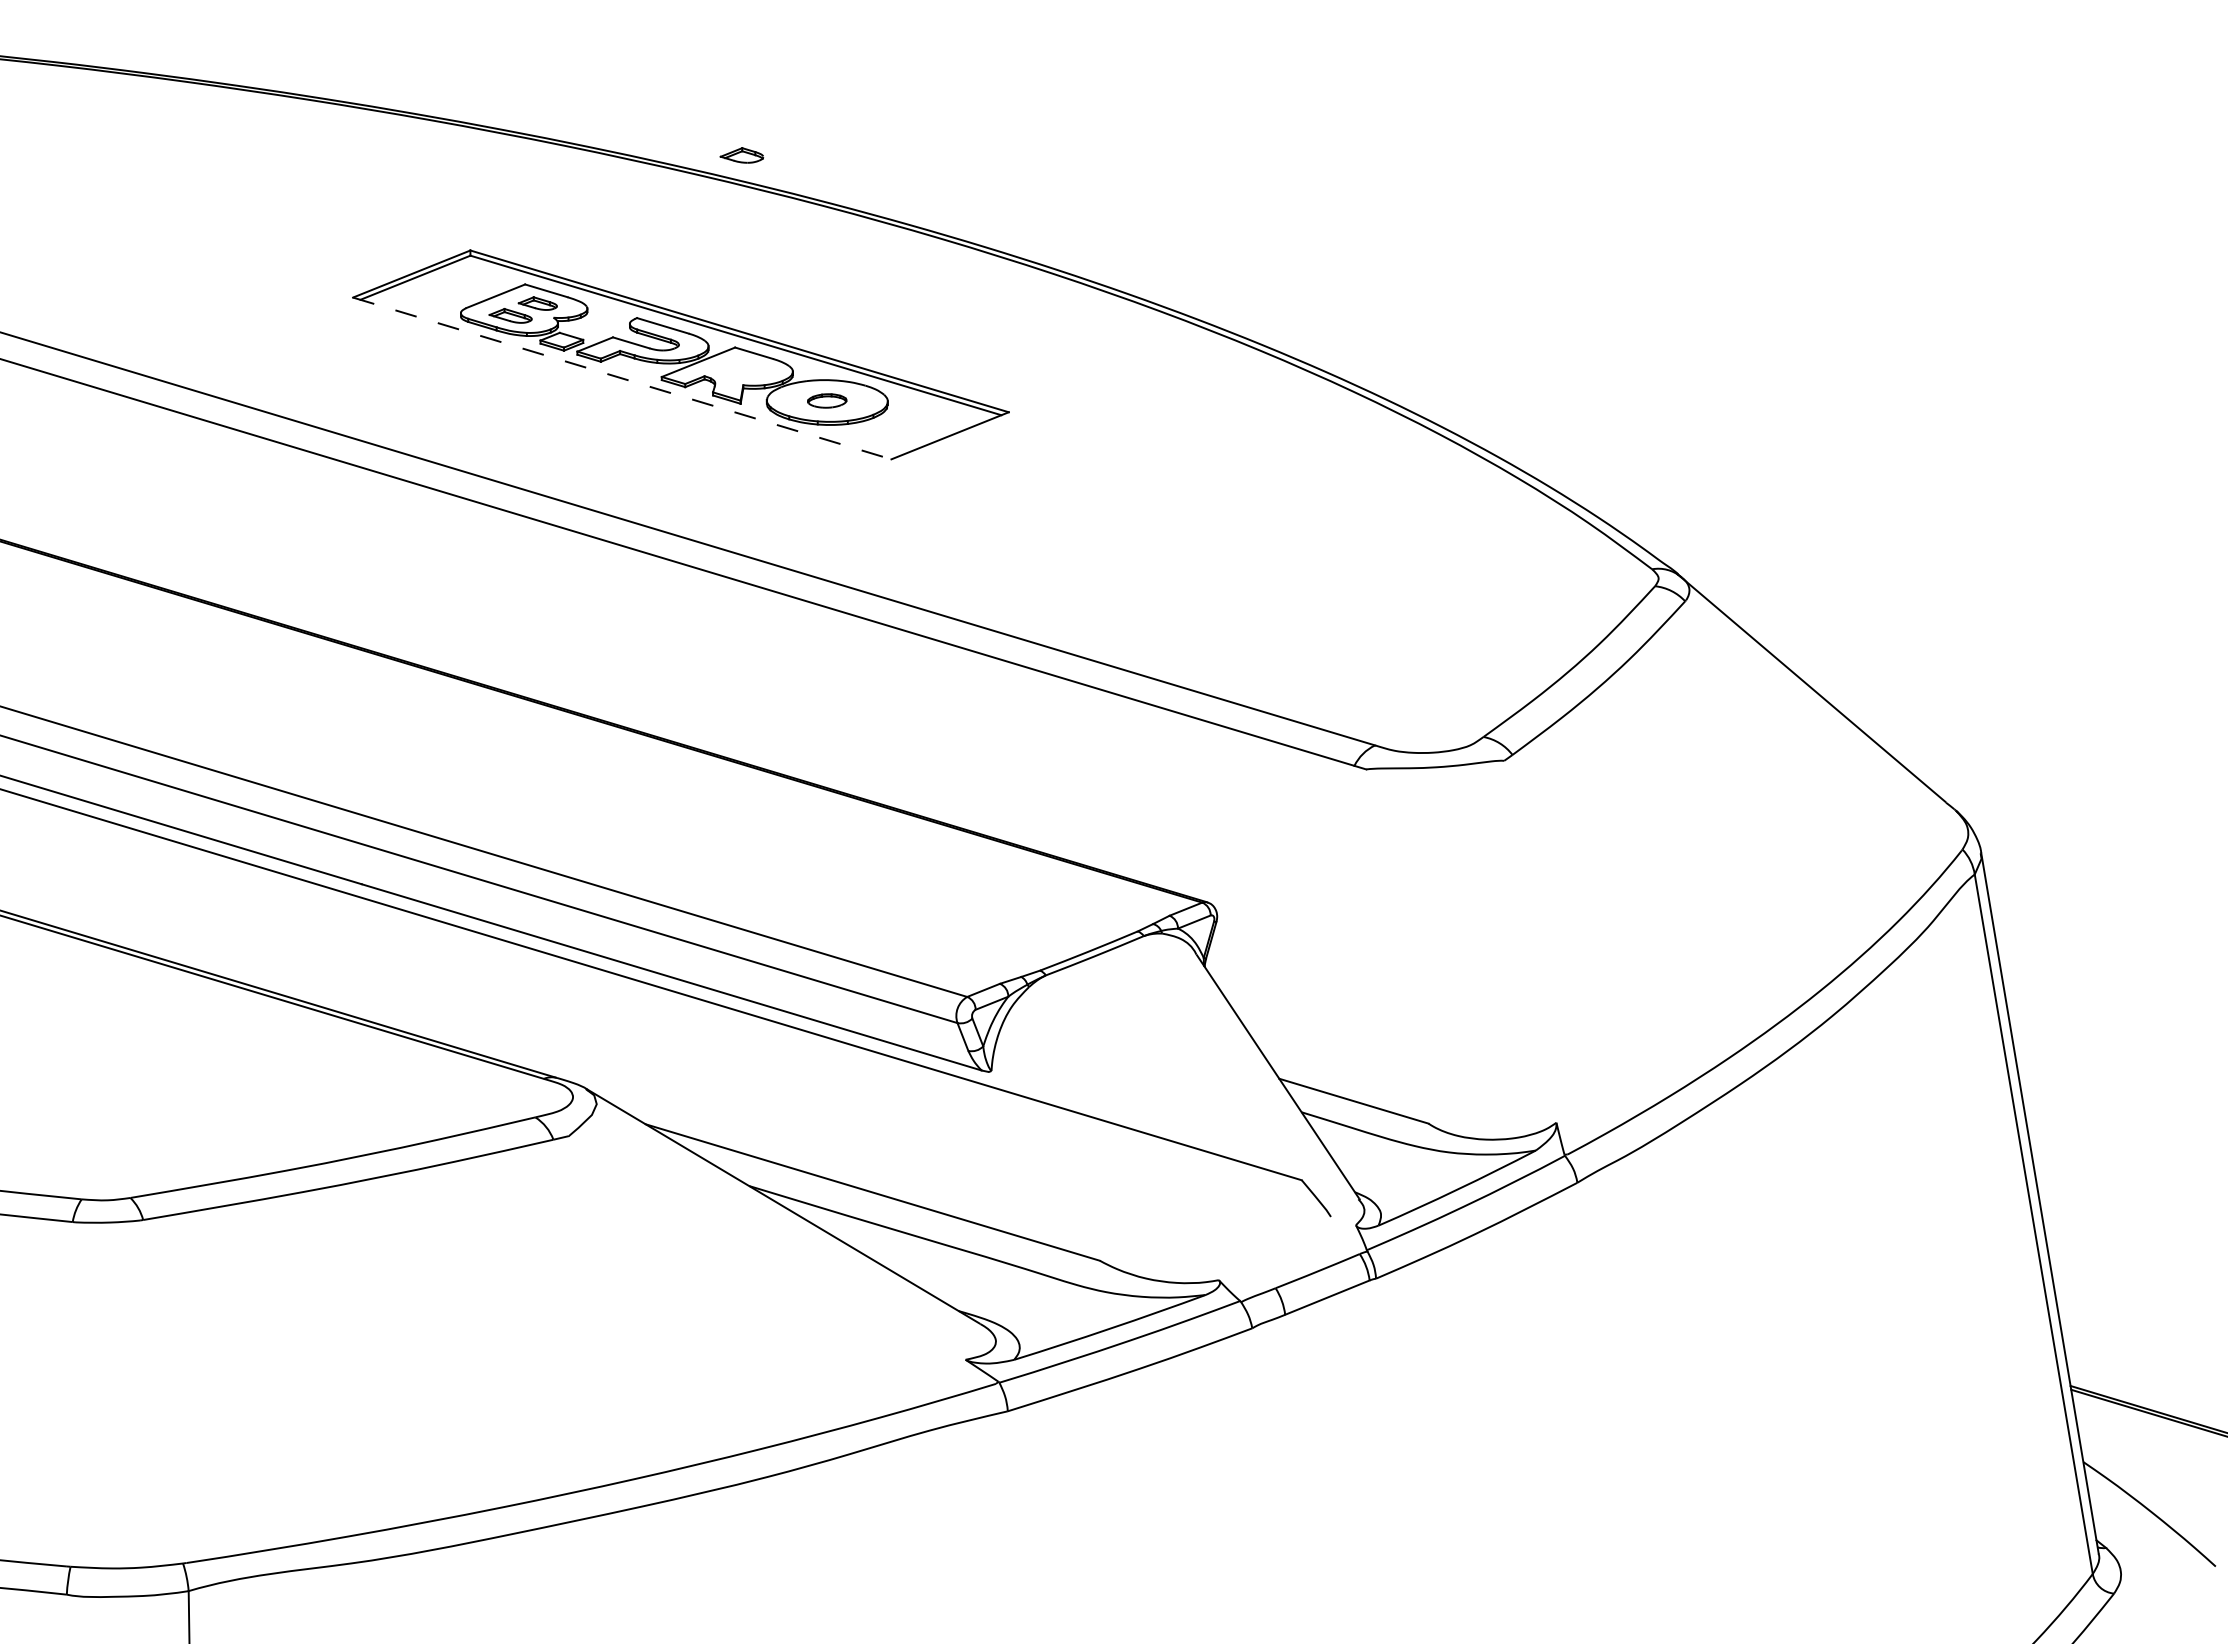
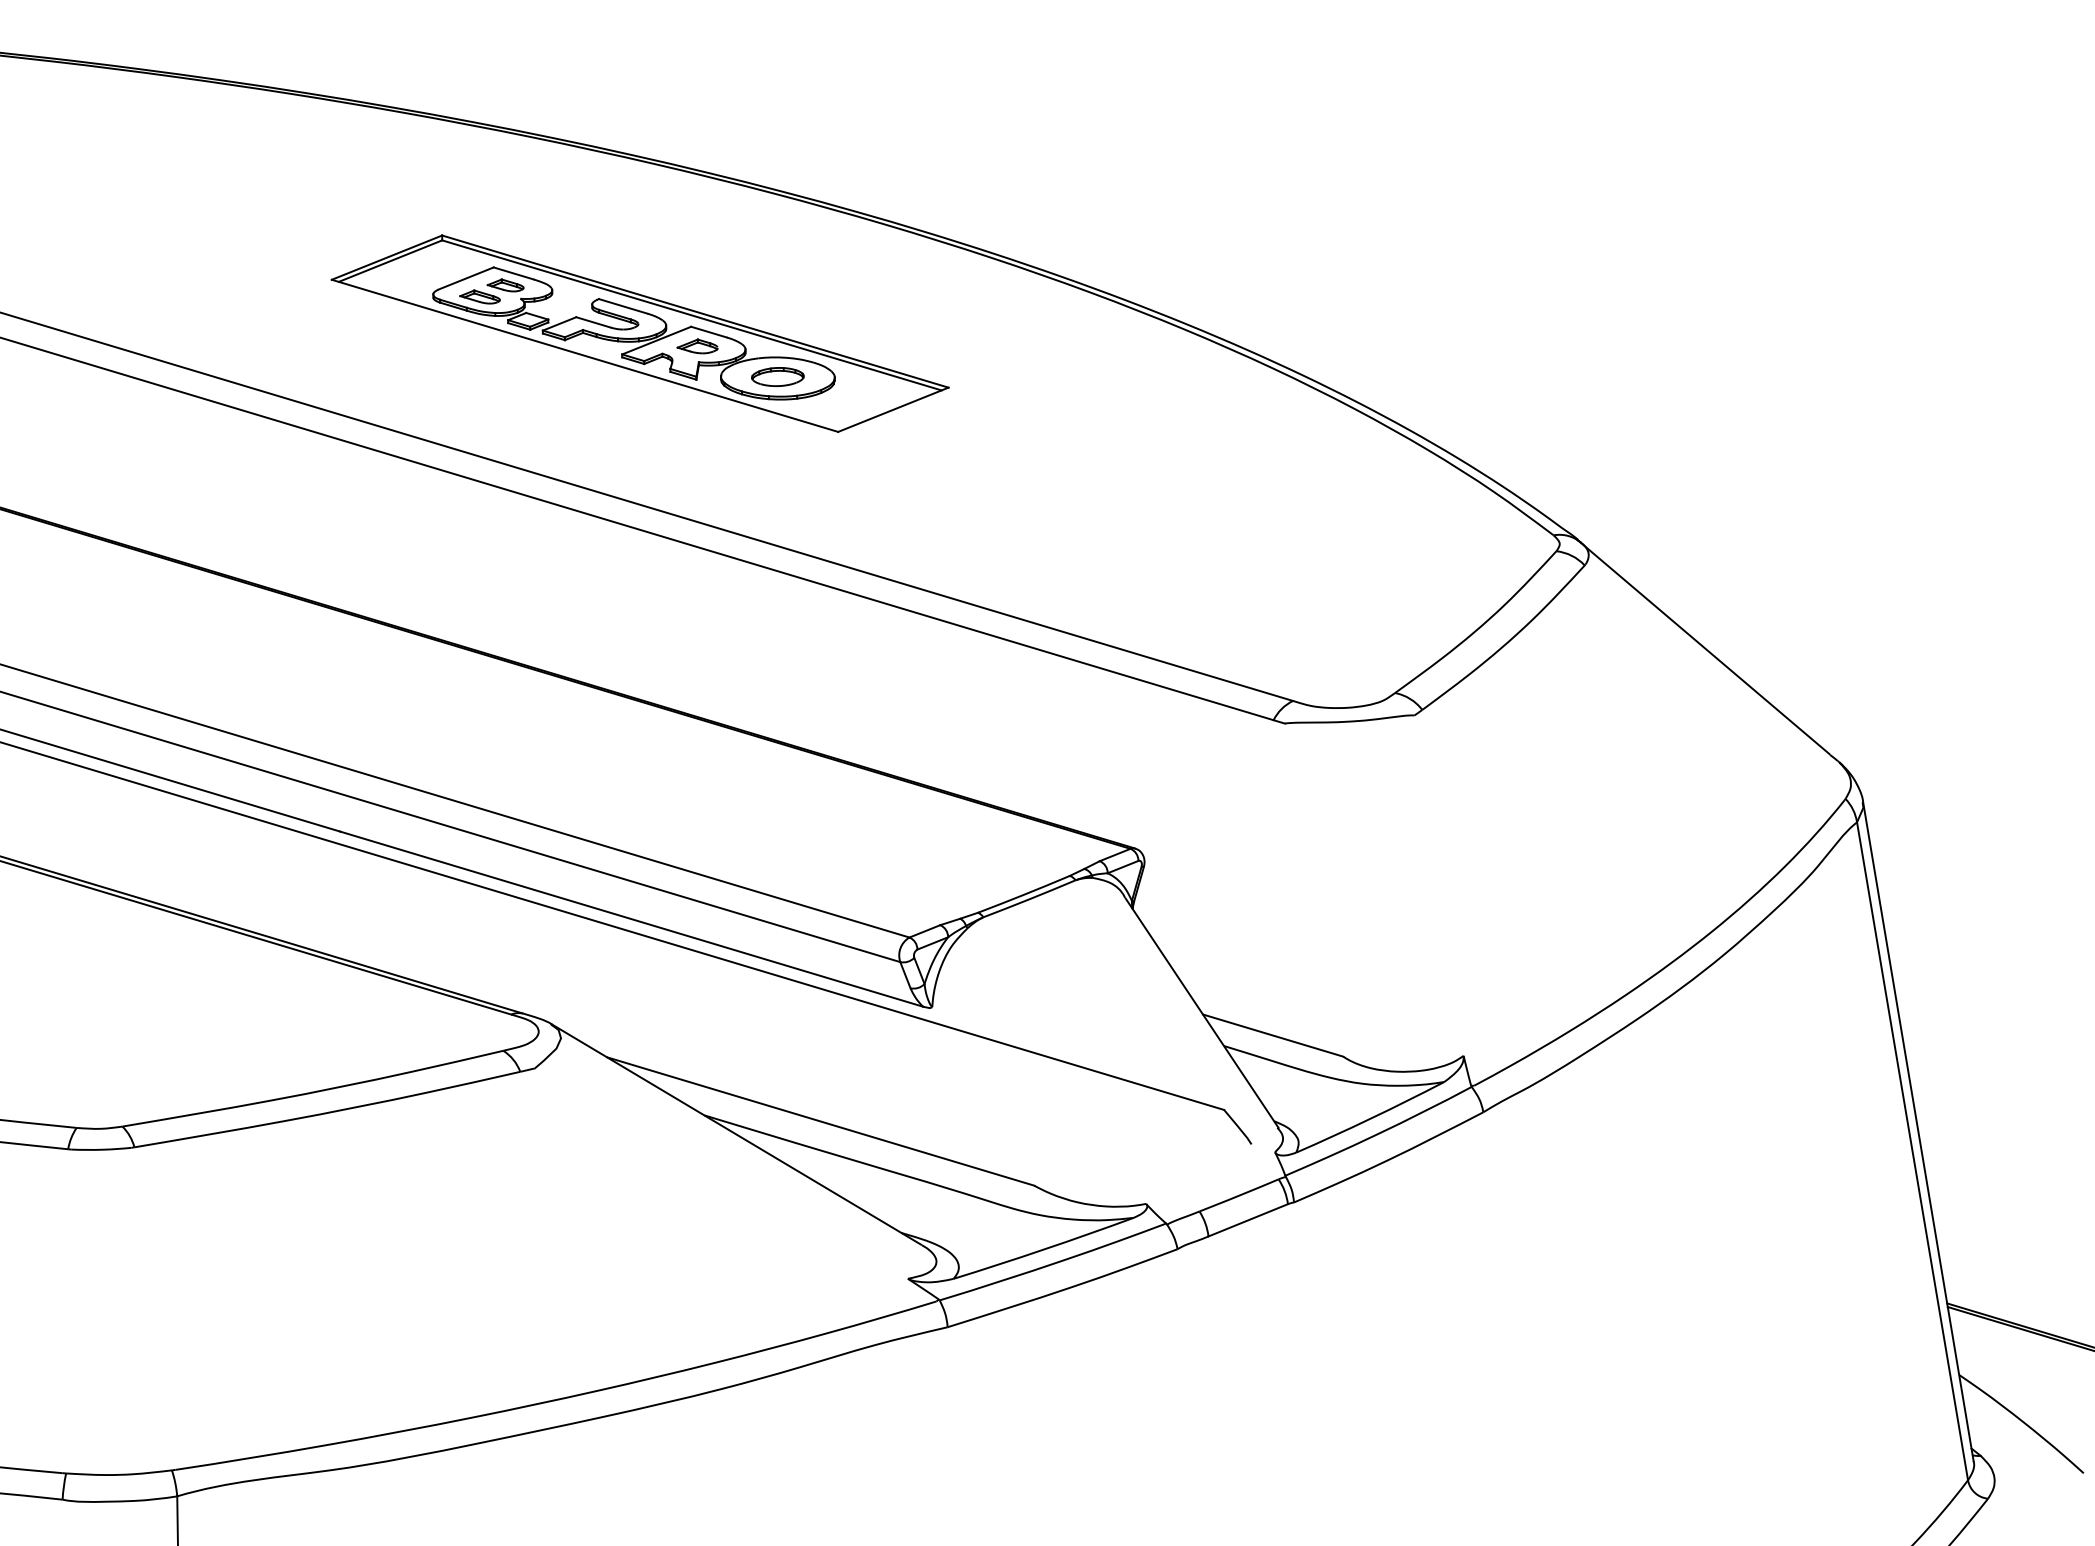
part: (741, 155) -> (697, 346), moved
line: (622, 378) -> (585, 355), dashed -> solid
part: (826, 400) -> (777, 376), size x1.43

